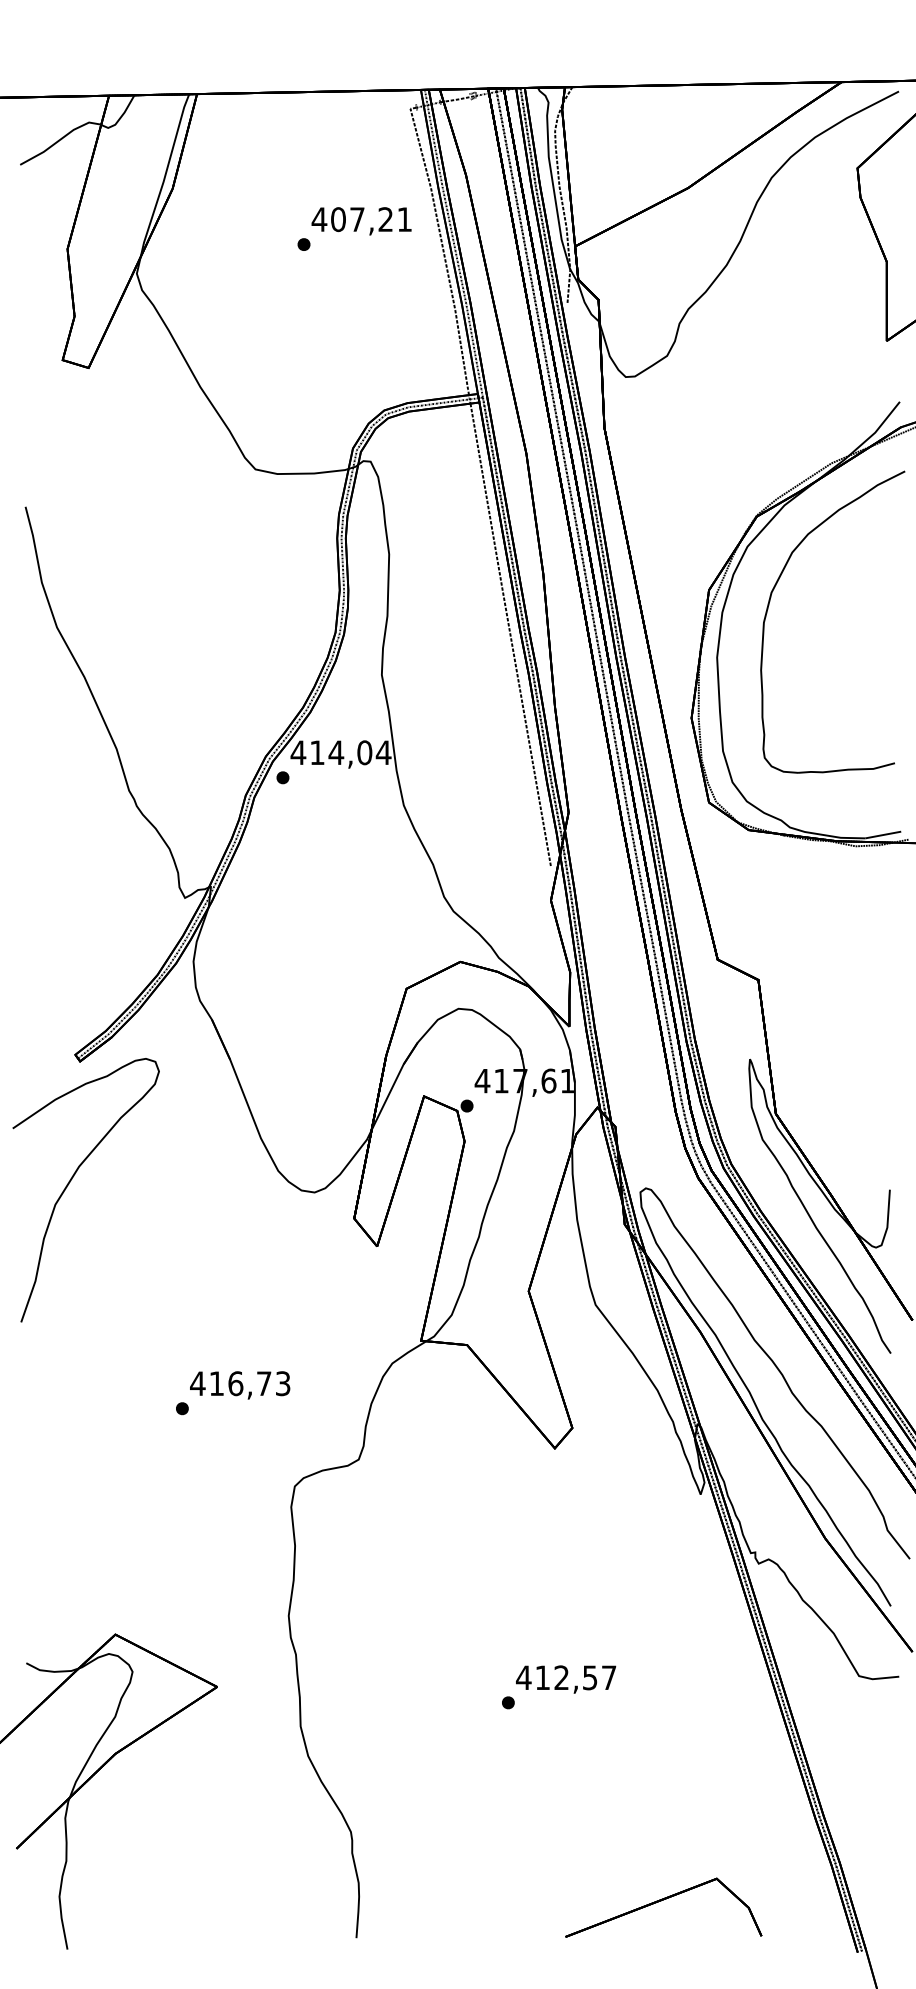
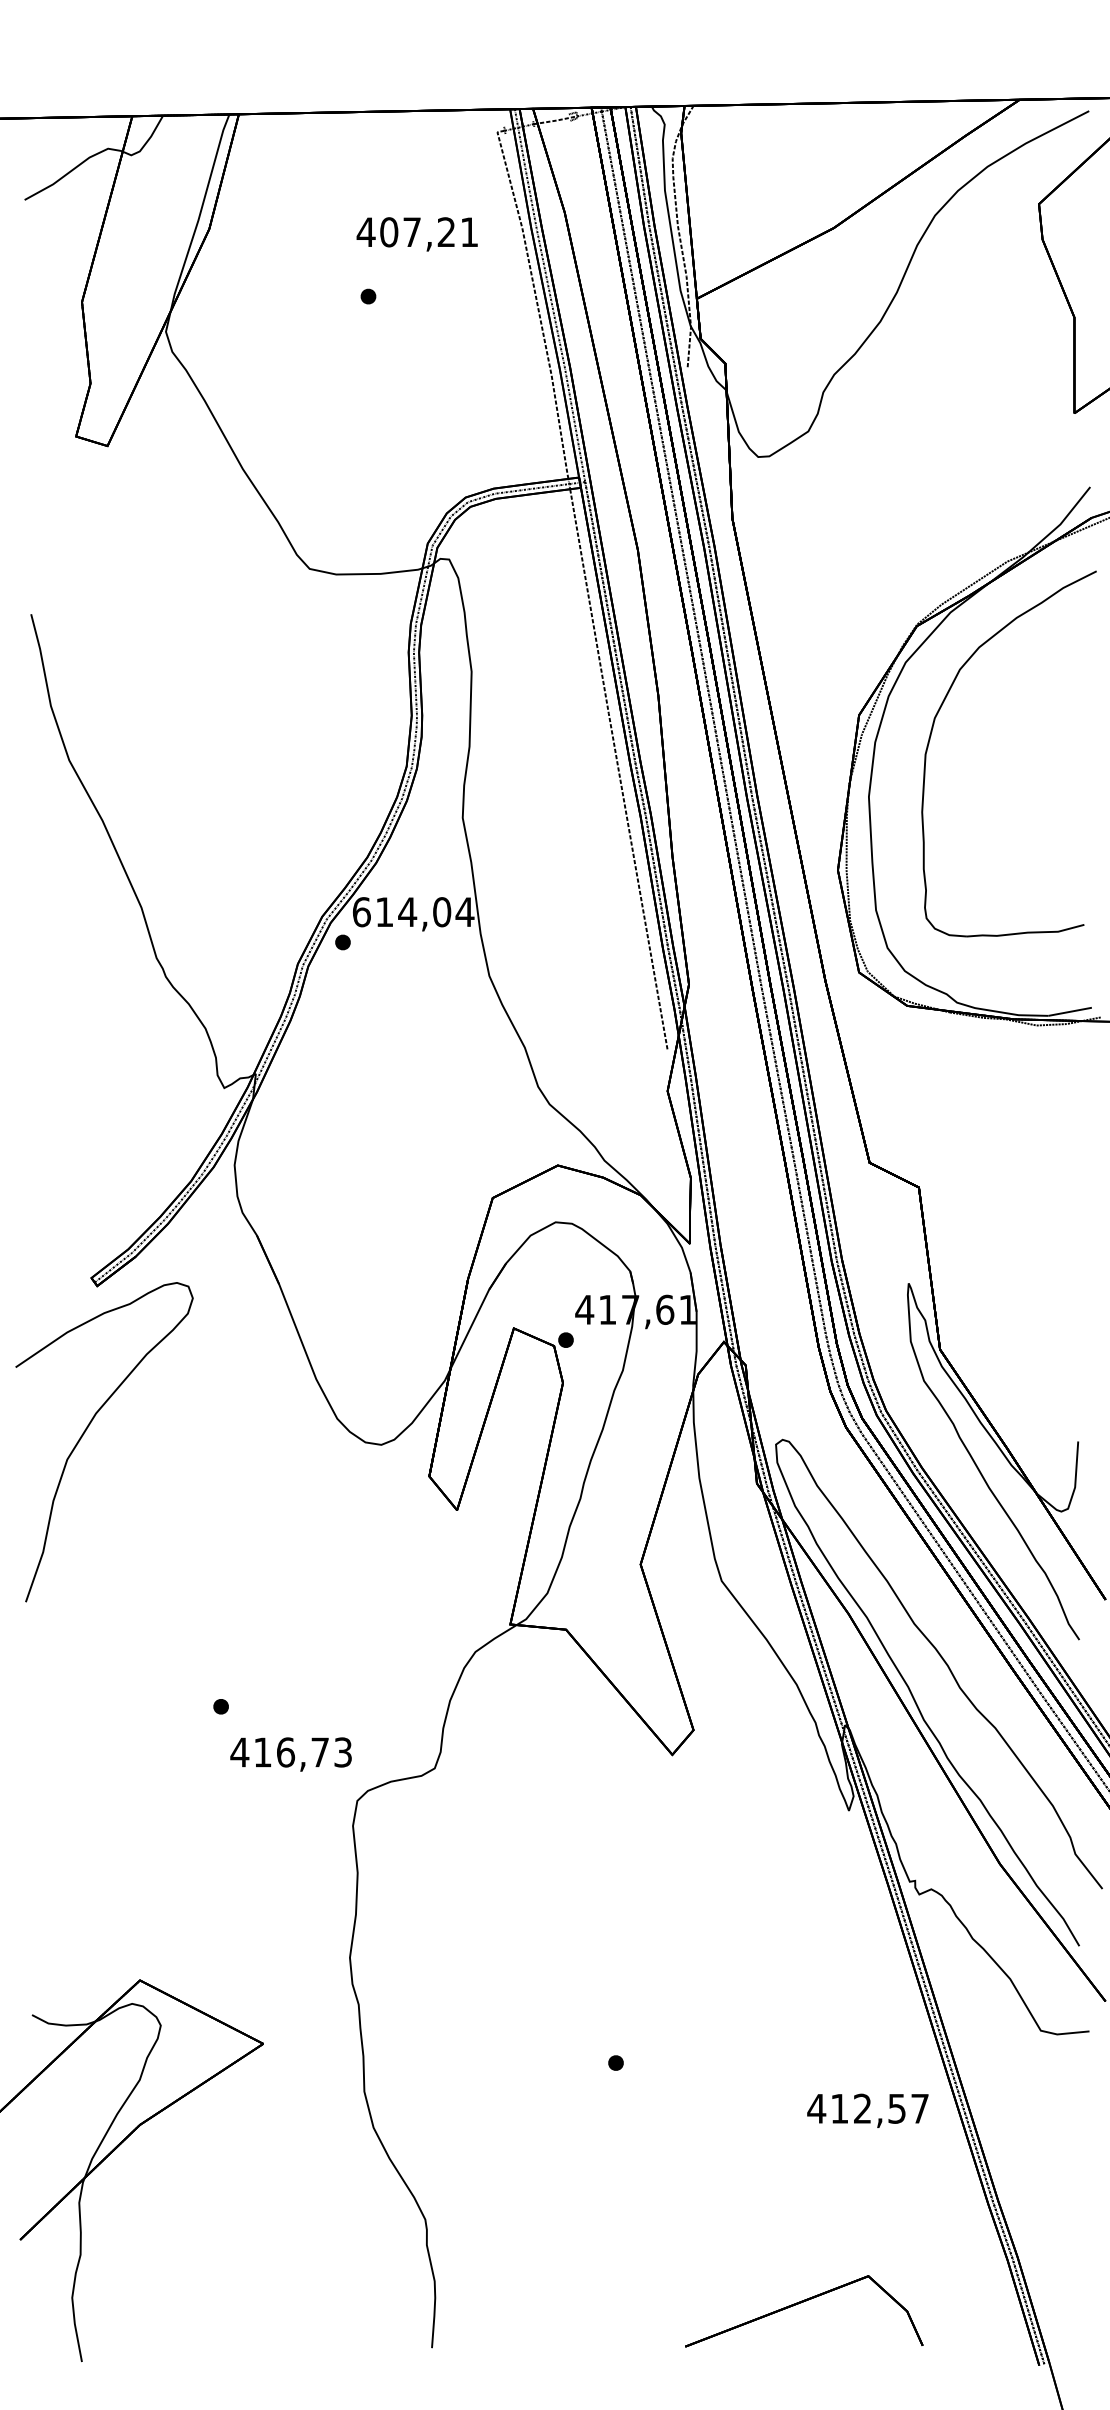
text: (361, 221) -> (416, 234), moved
text: (298, 753) -> (361, 912), 414,04 -> 614,04
text: (239, 1385) -> (290, 1754), moved
text: (565, 1679) -> (867, 2110), moved

